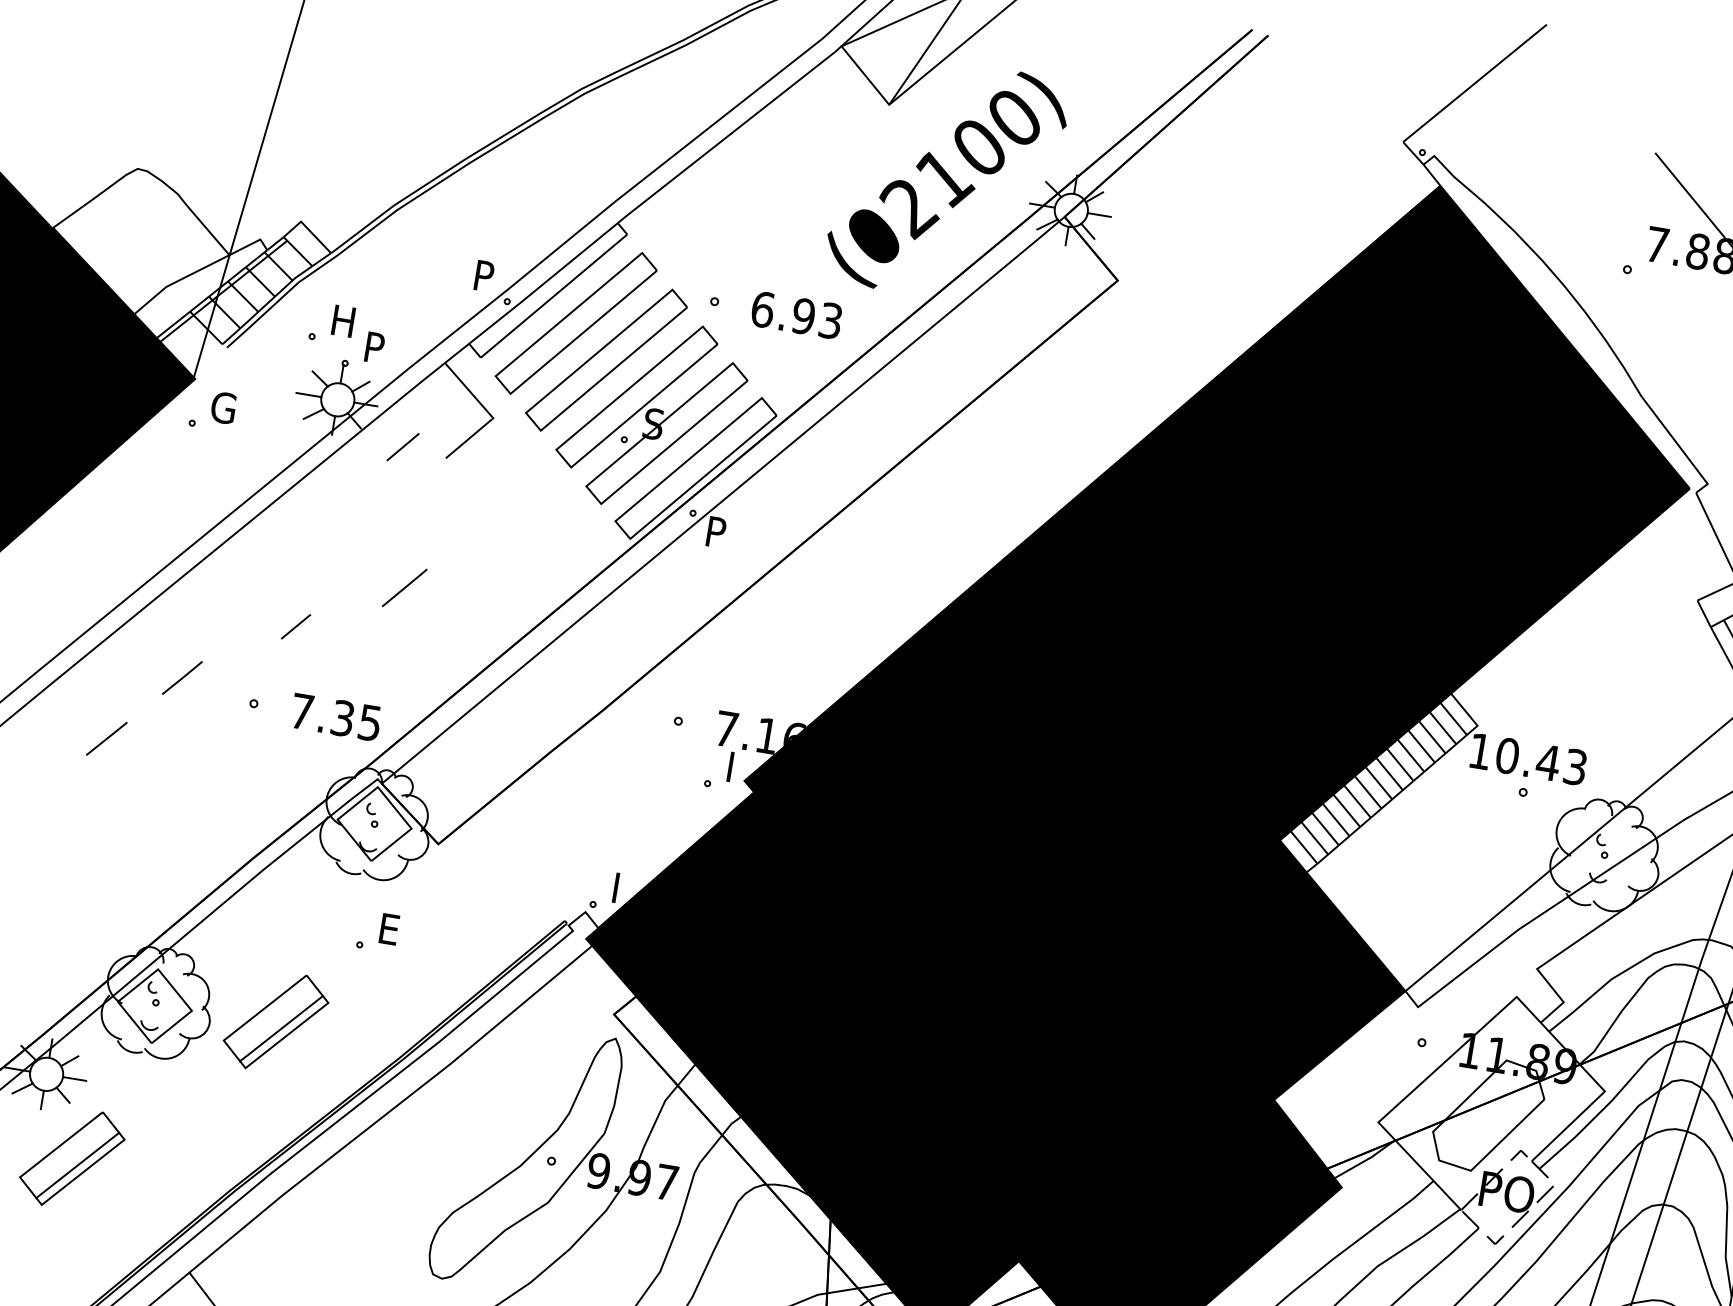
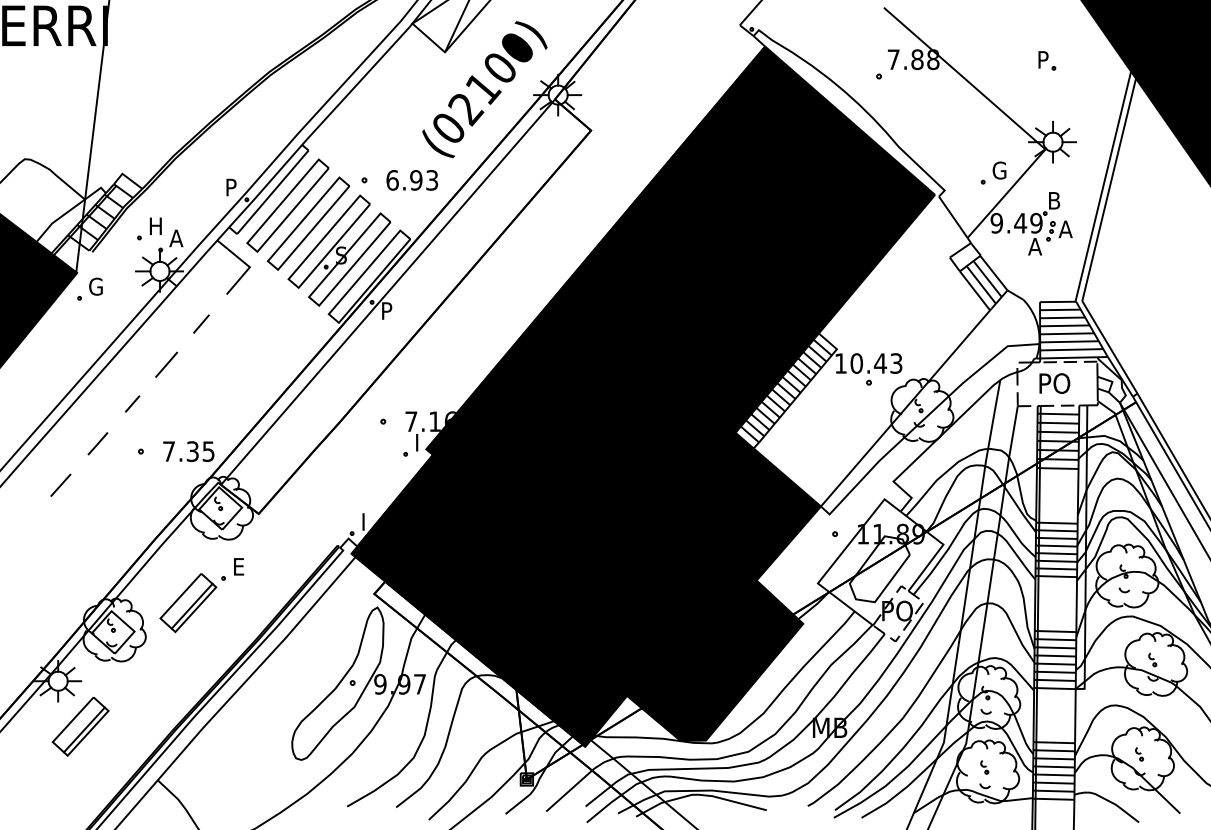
text: (375, 348) -> (176, 238), P -> A
line: (403, 446) -> (201, 323), moved
line: (404, 587) -> (166, 364), moved
line: (295, 625) -> (132, 403), moved
part: (276, 1022) -> (188, 603), moved

